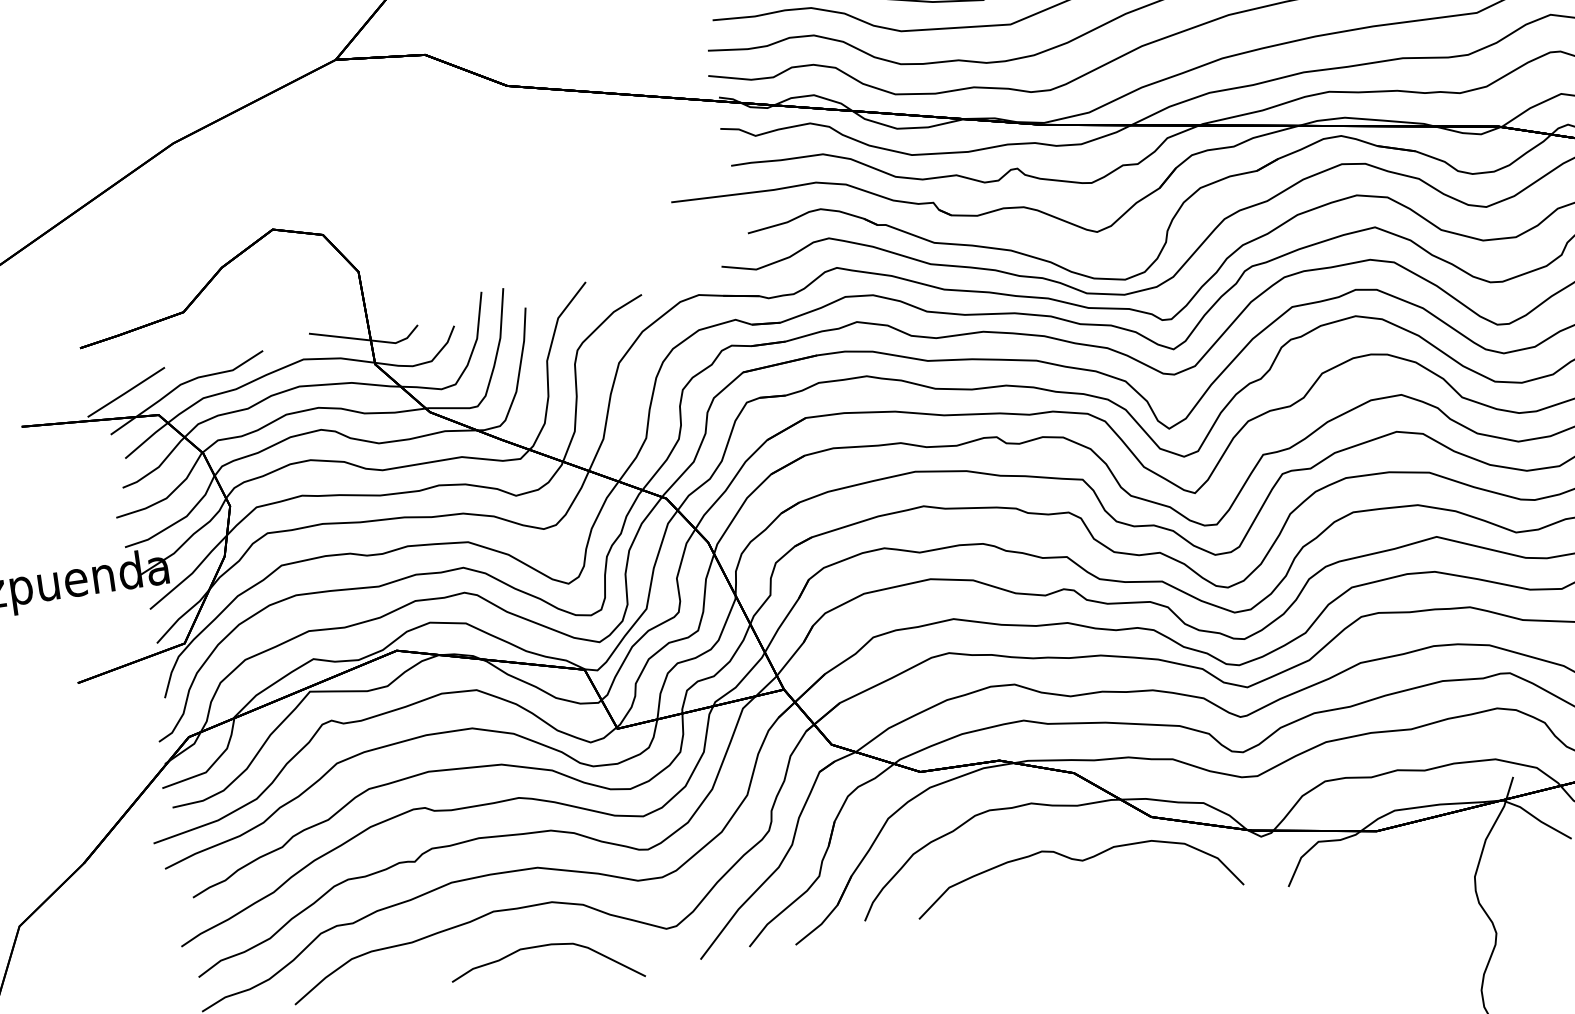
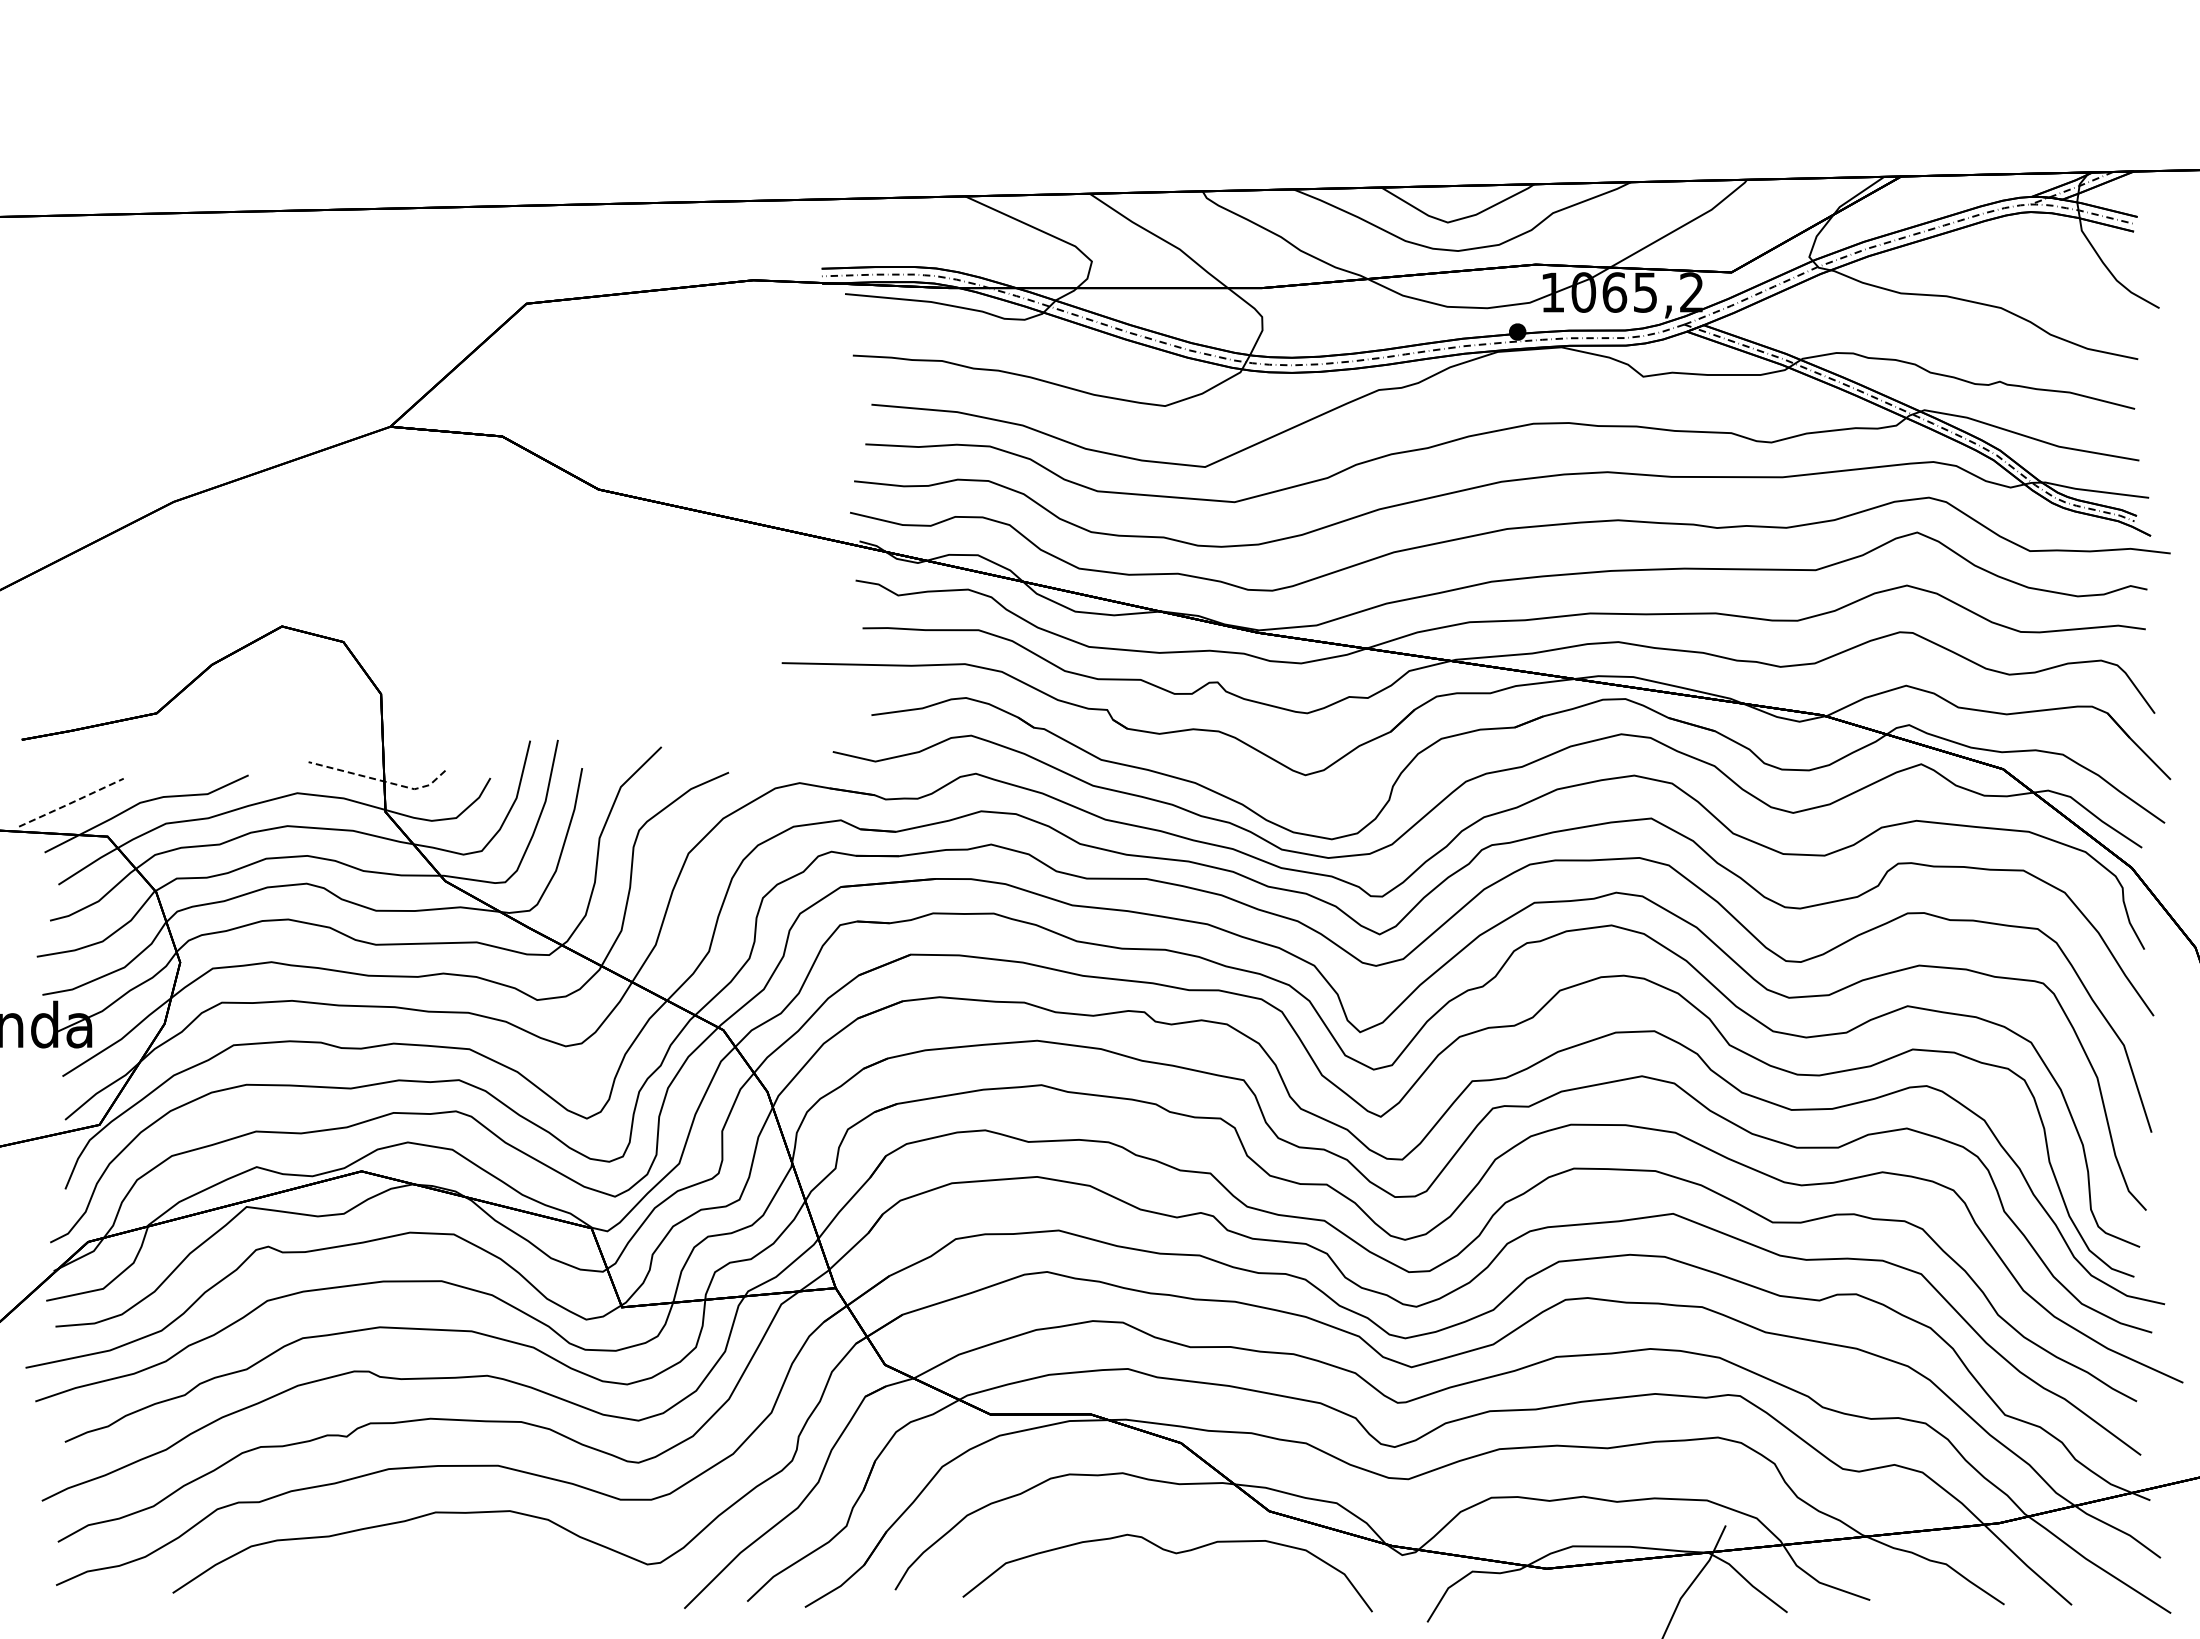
line: (367, 340) -> (380, 780), solid -> dashed
line: (126, 392) -> (71, 802), solid -> dashed
curve: (544, 946) -> (492, 1564), removed

